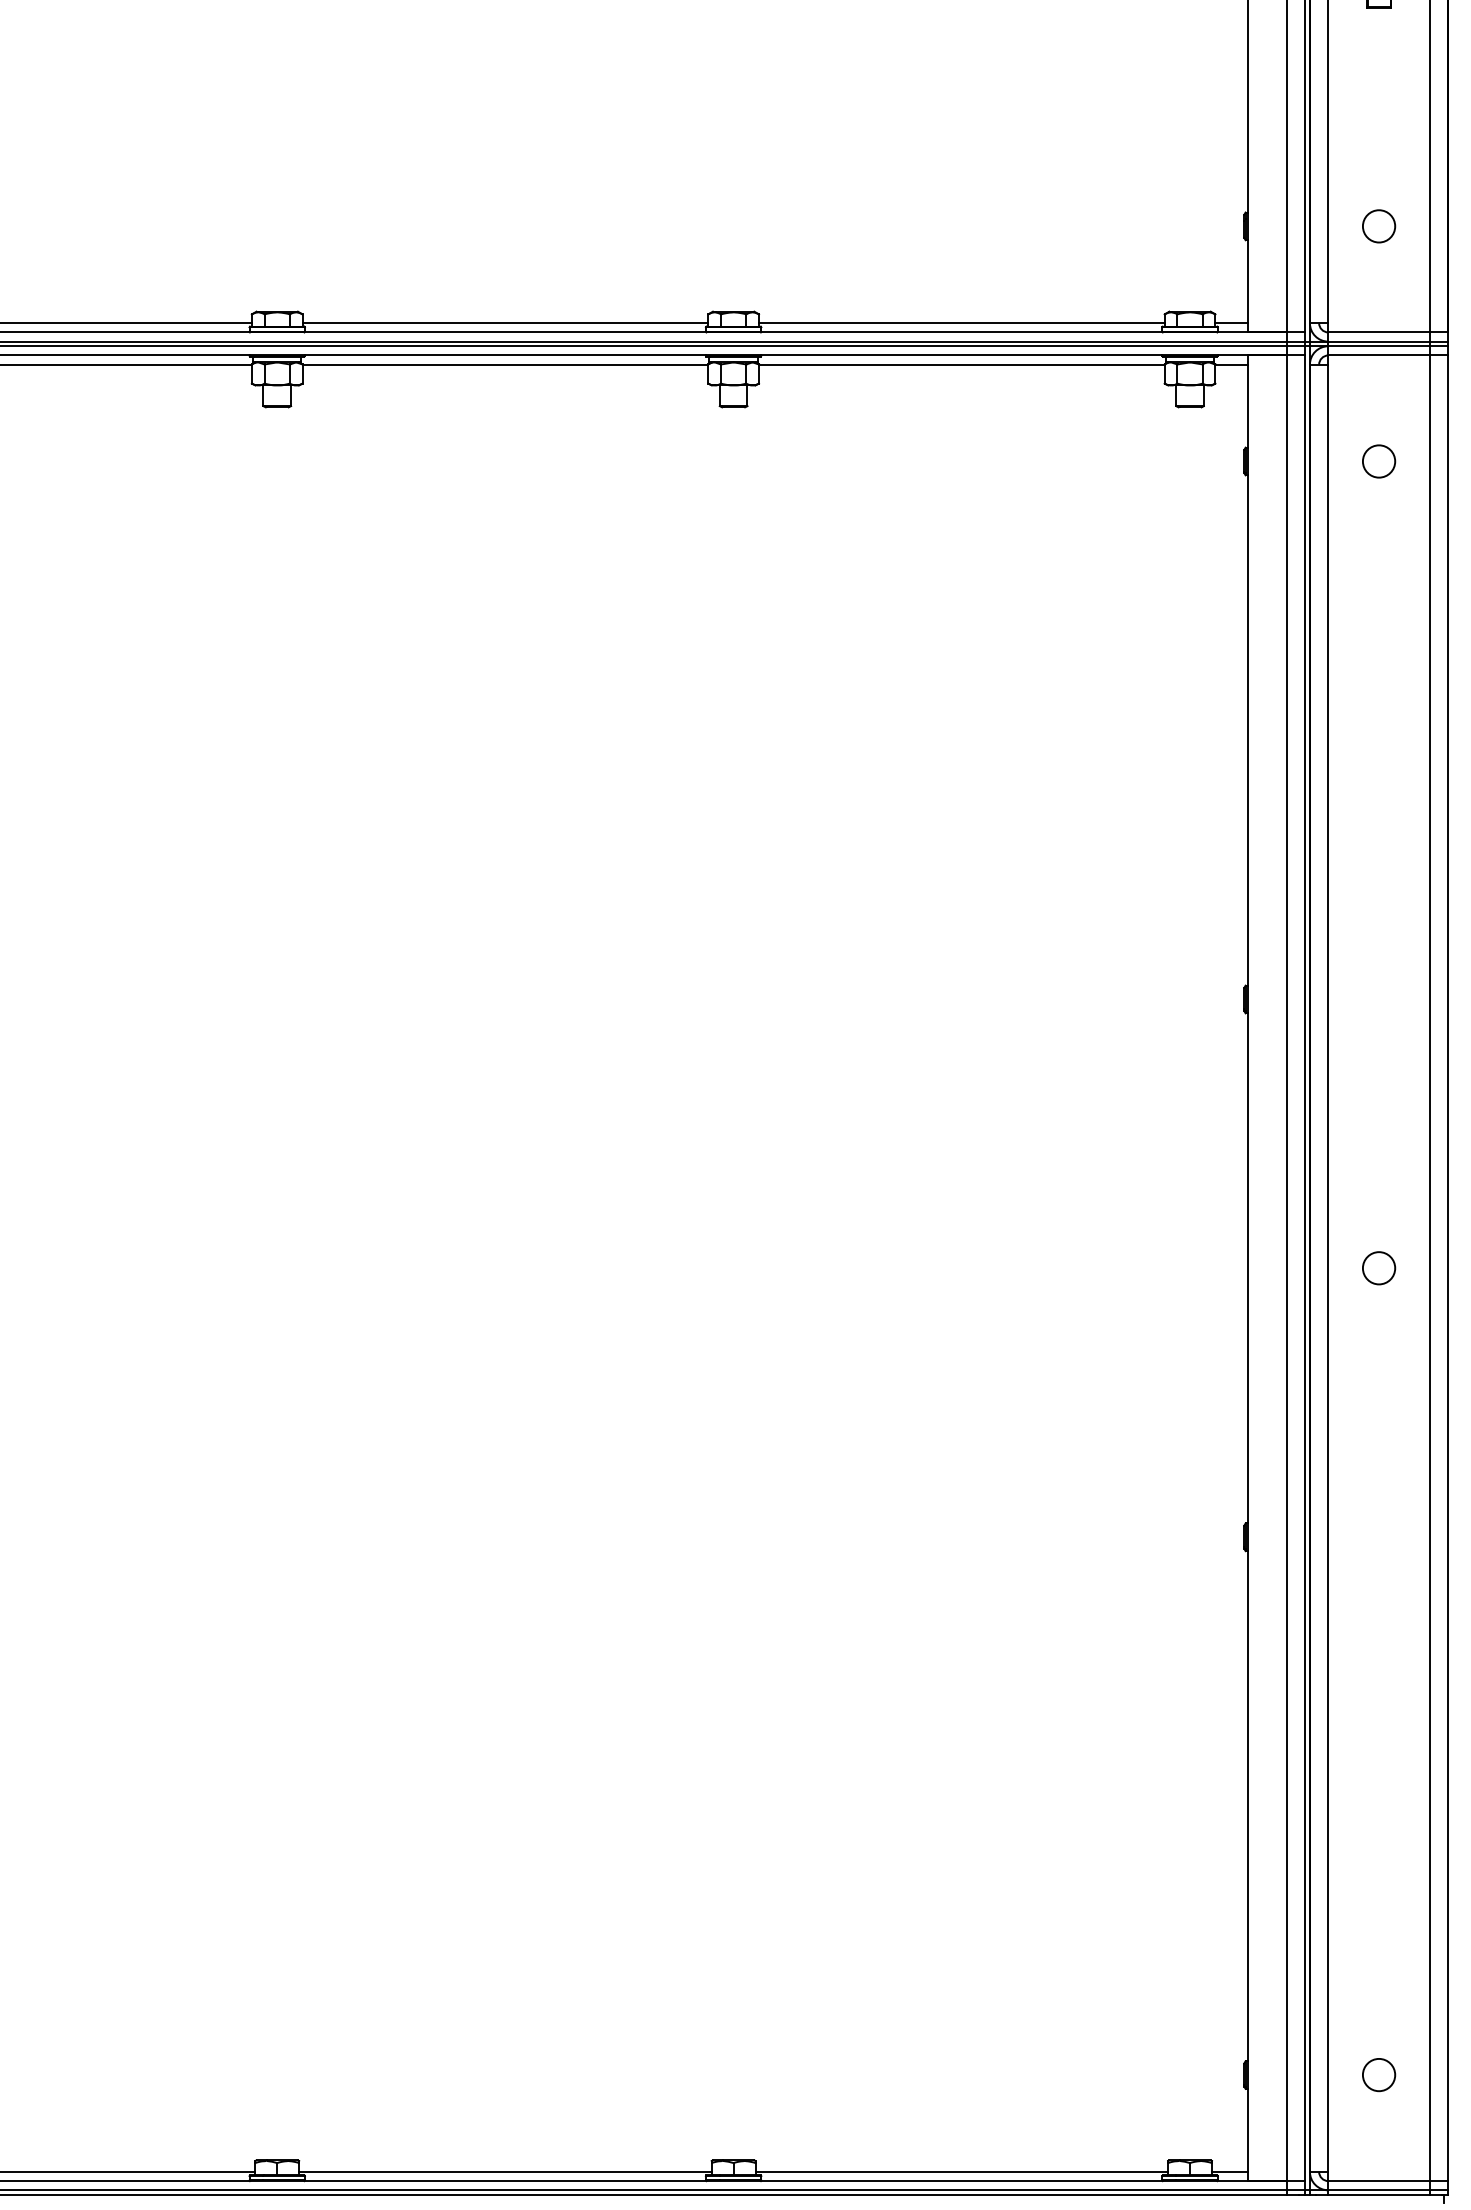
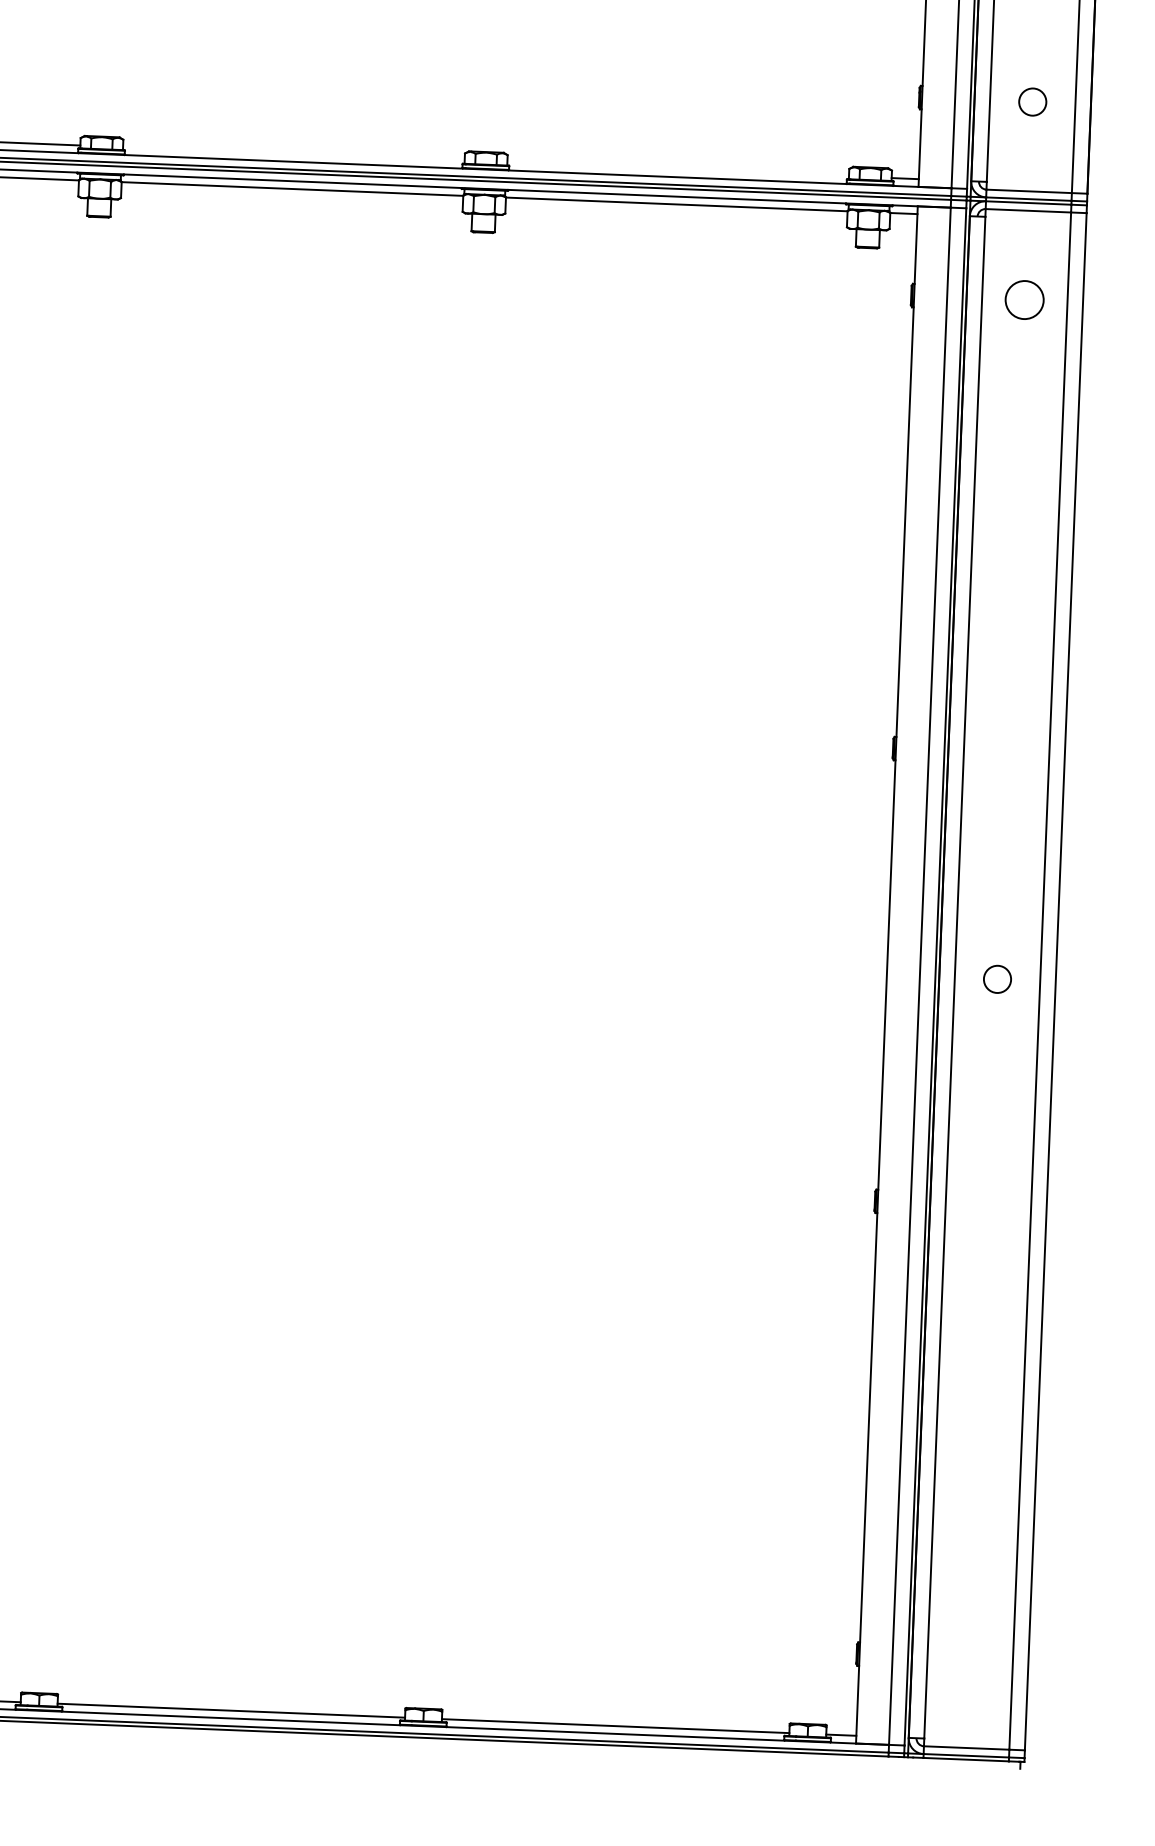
line: (505, 323) -> (293, 154), removed
line: (961, 323) -> (677, 169), removed
circle: (1379, 461) -> (1025, 300), size x1.4
circle: (1379, 2075) -> (970, 1659), removed

